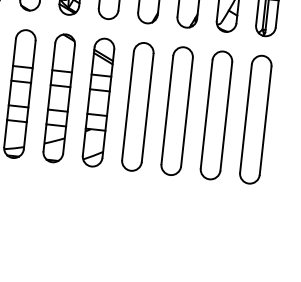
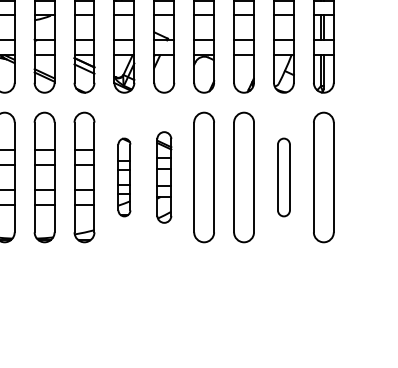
part: (59, 98) -> (124, 177), size x0.6
part: (98, 102) -> (164, 177), size x0.7
part: (216, 115) -> (283, 177), size x0.6

